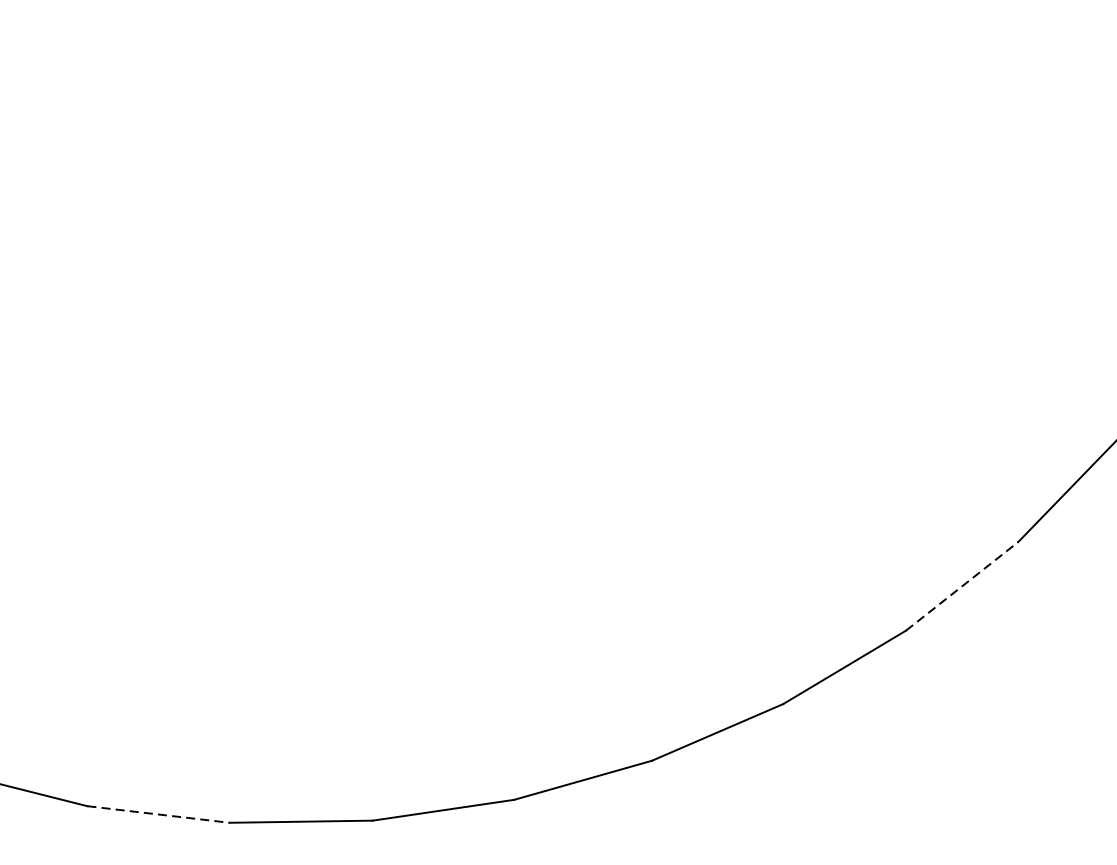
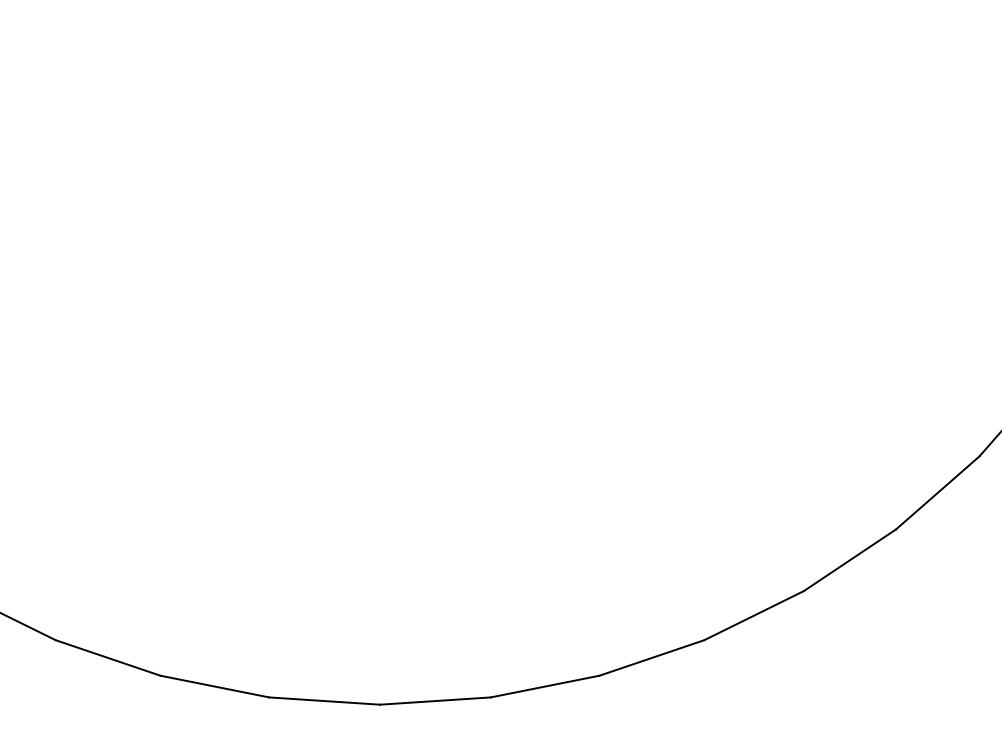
line: (963, 585) -> (938, 492), dashed -> solid
line: (159, 815) -> (325, 701), dashed -> solid

